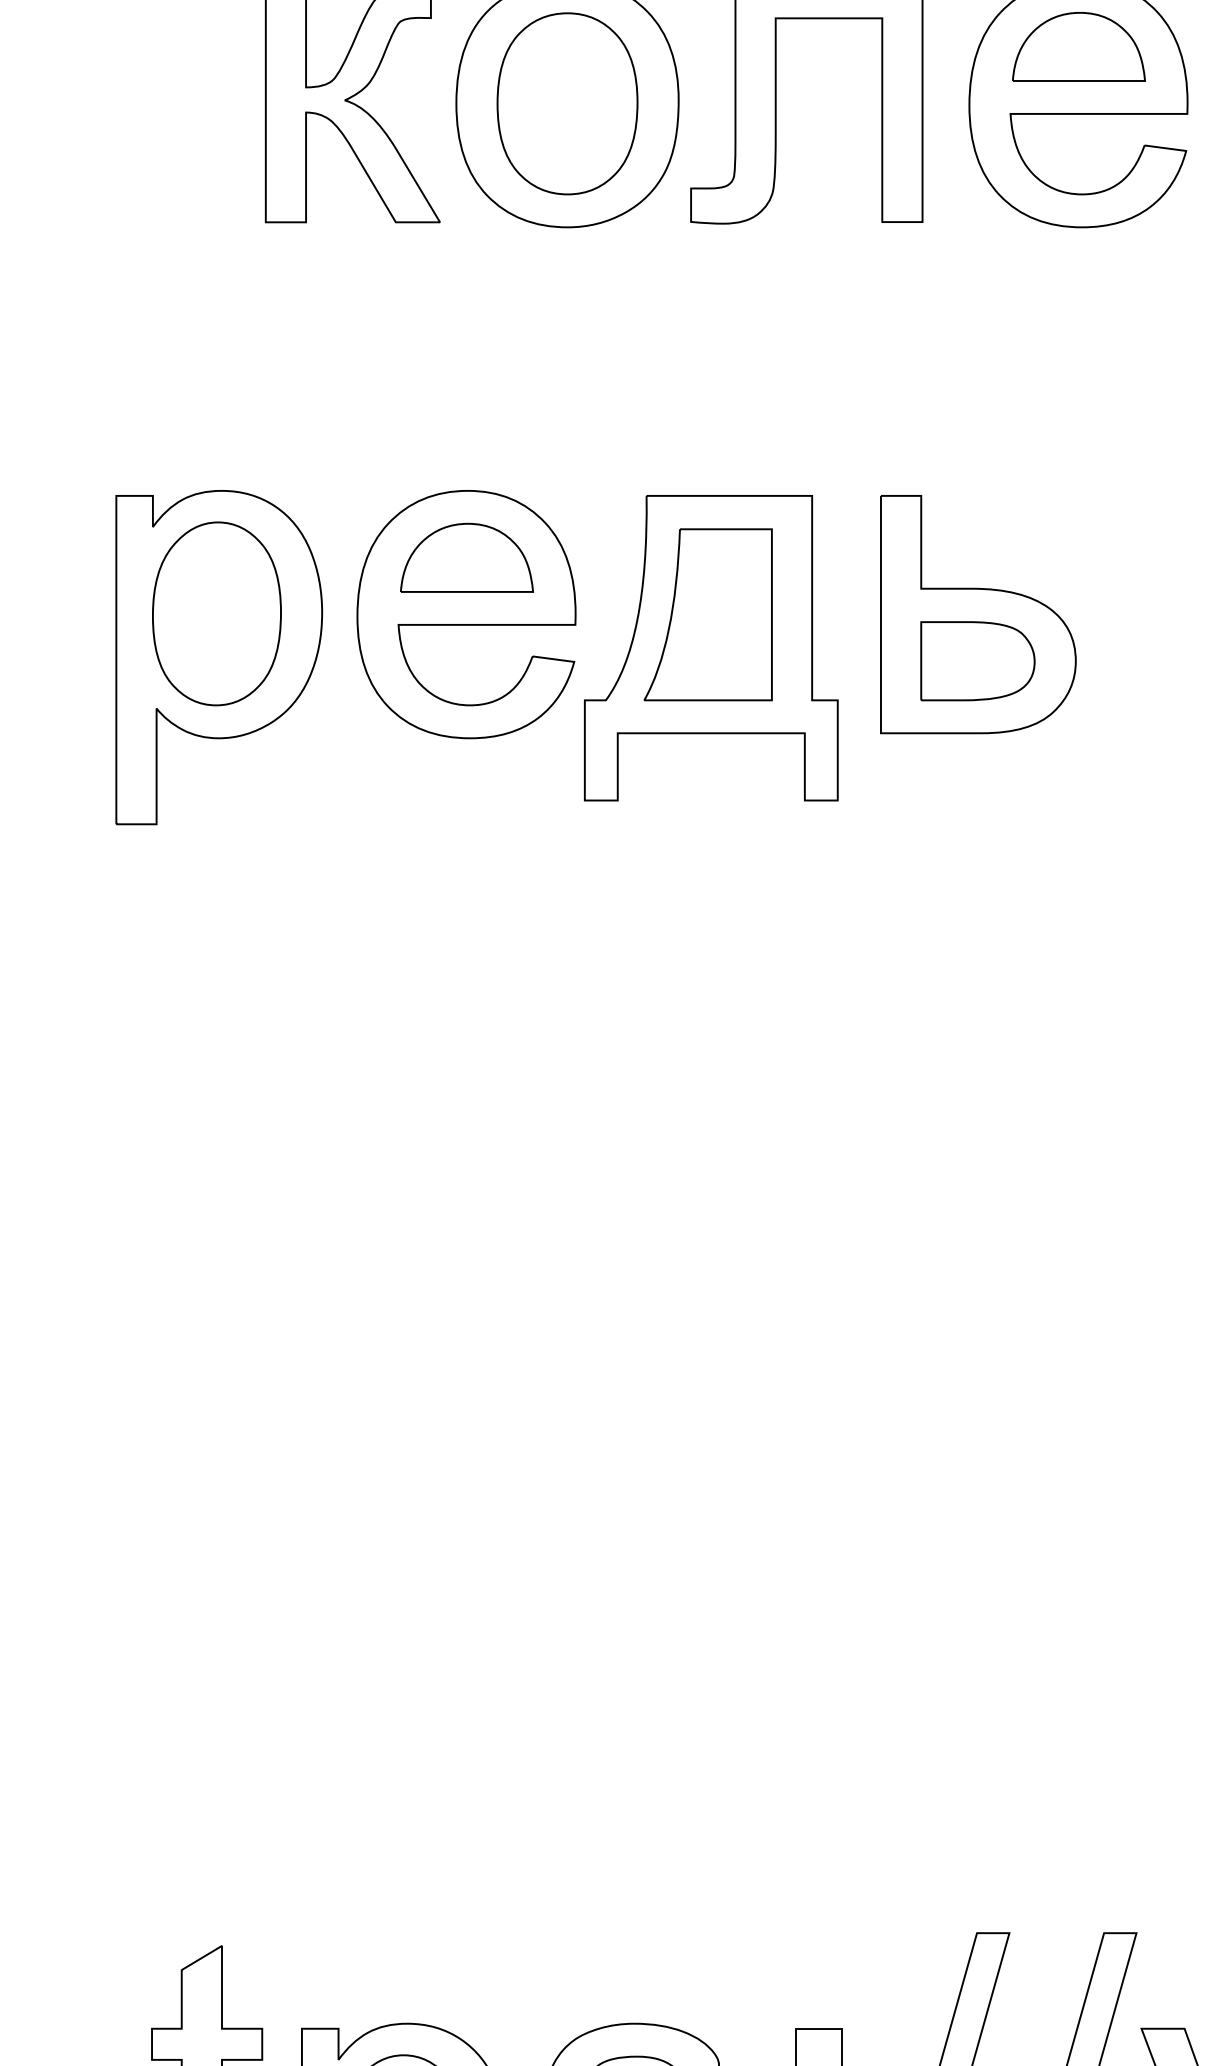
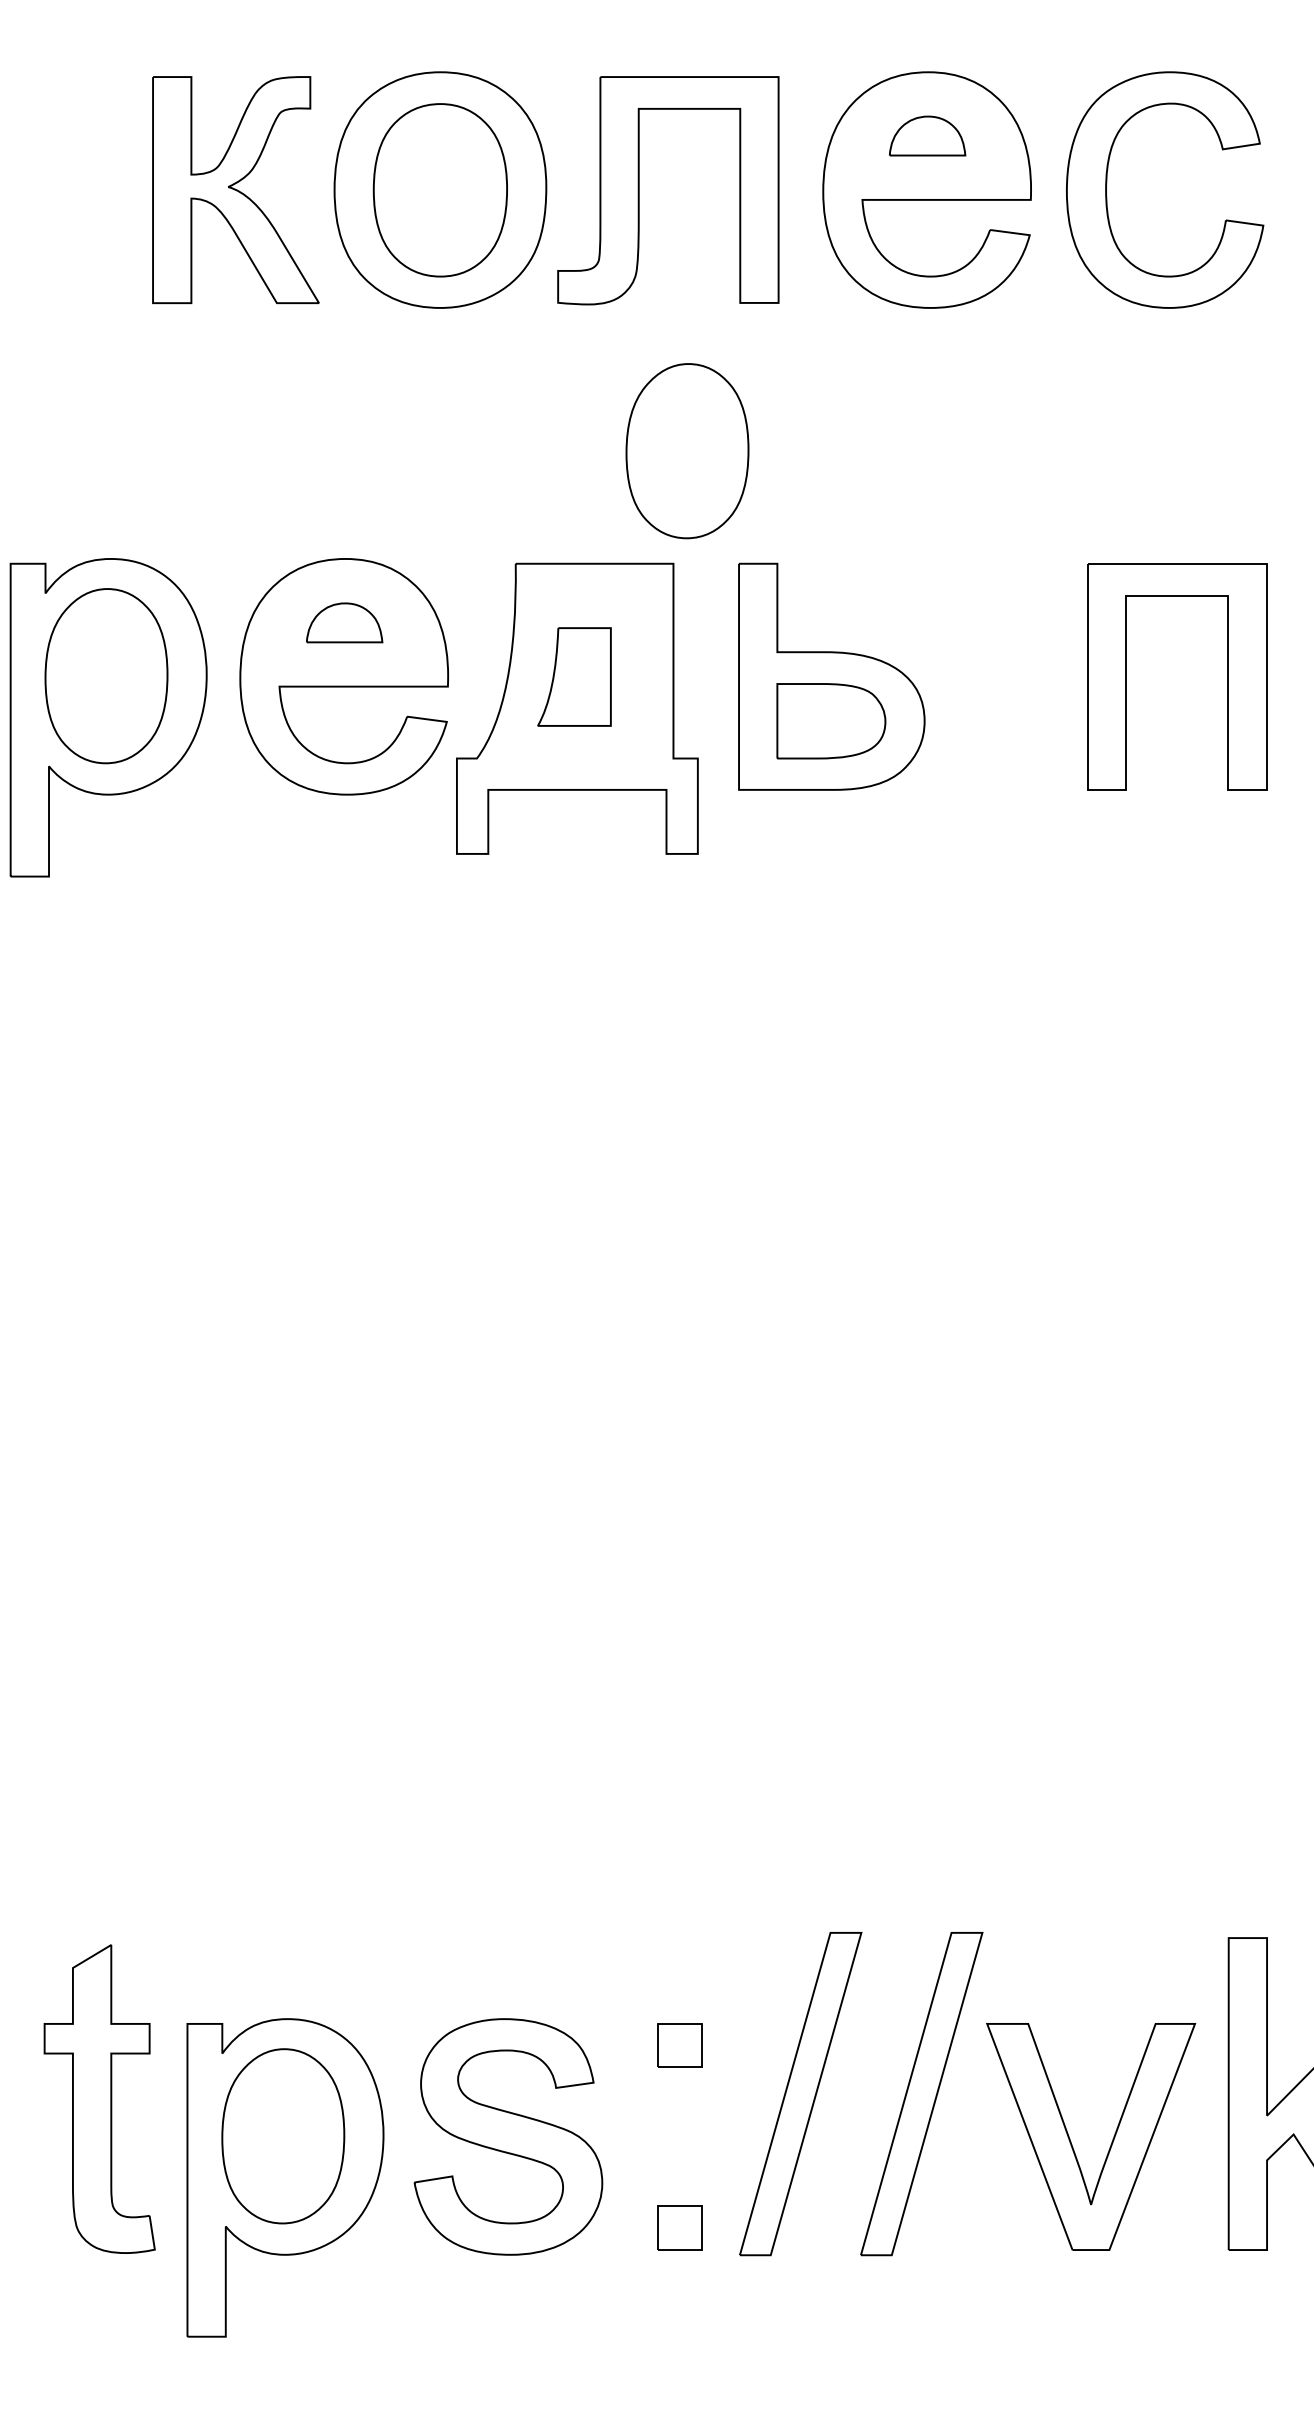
part: (1078, 46) -> (927, 135), size x0.6
part: (826, 378) -> (687, 451), added
part: (466, 557) -> (344, 622), size x0.6
part: (708, 614) -> (574, 676), size x0.6

